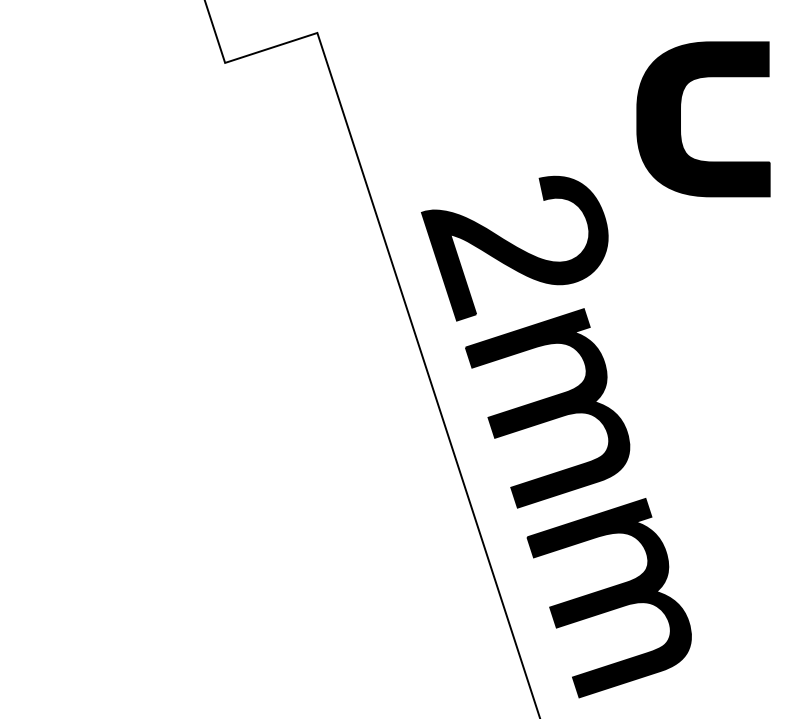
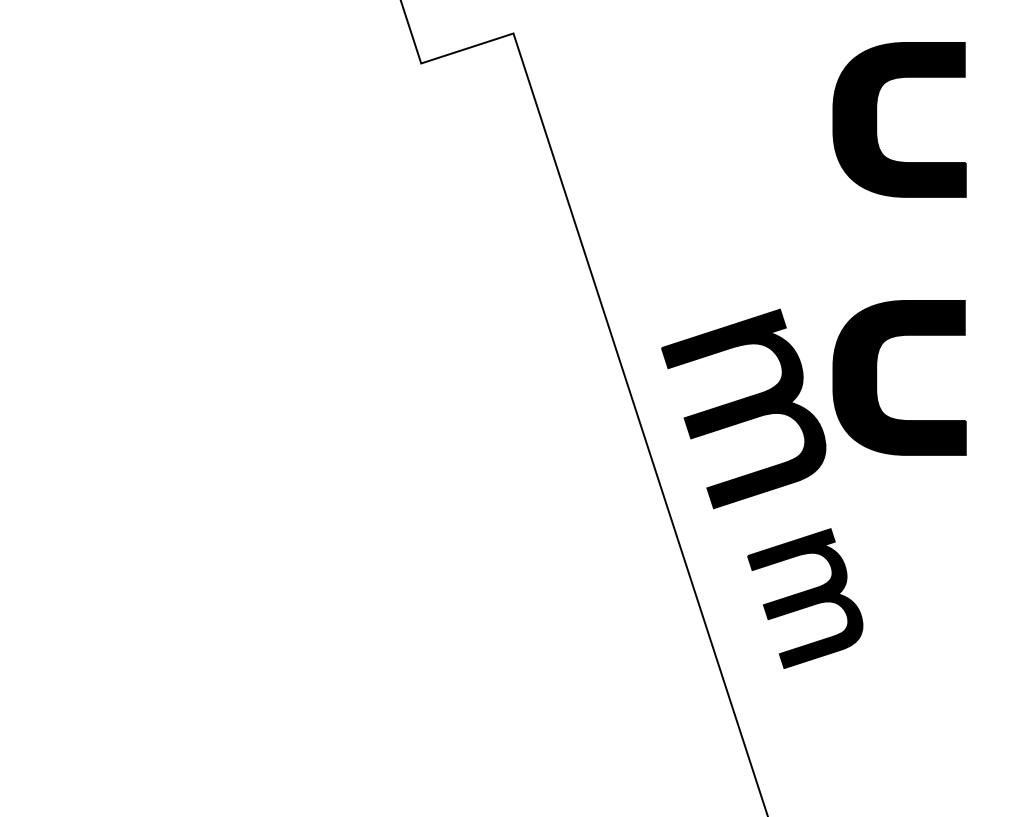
part: (514, 248) -> (710, 249), removed
part: (681, 376) -> (877, 377), added
part: (608, 597) -> (804, 598), size x0.7

